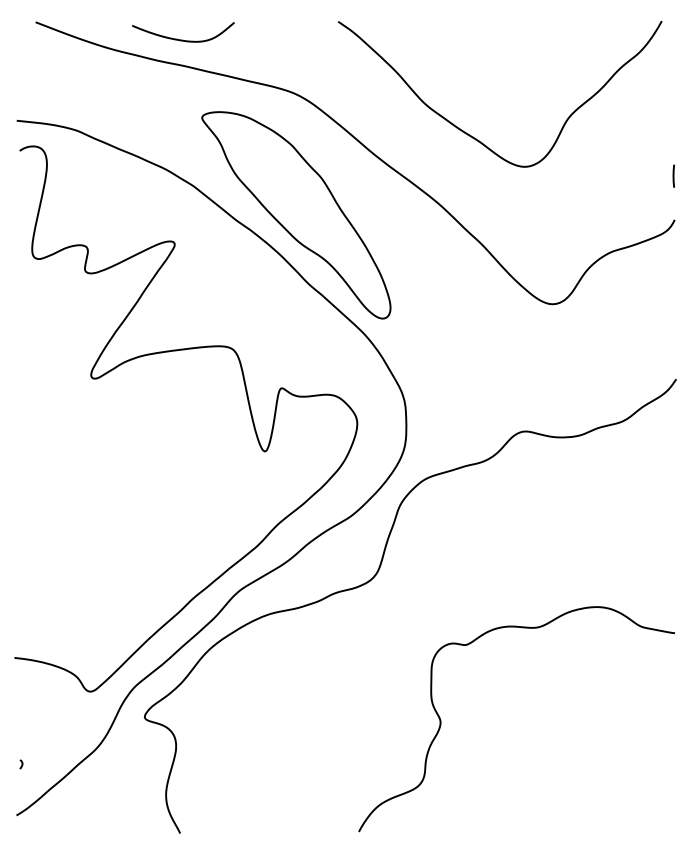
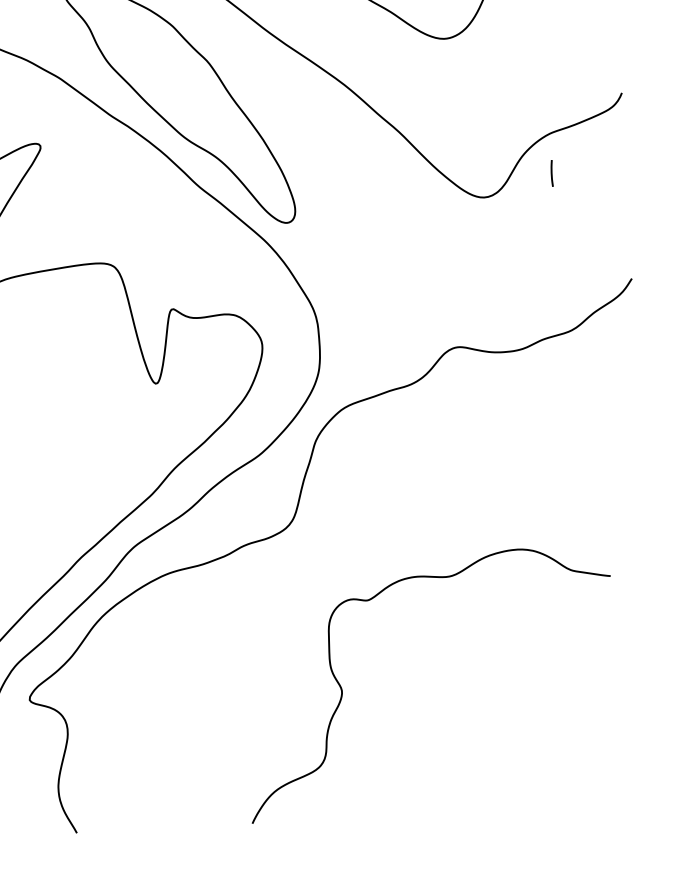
line: (673, 175) -> (551, 172), moved
curve: (441, 720) -> (342, 689), moved

